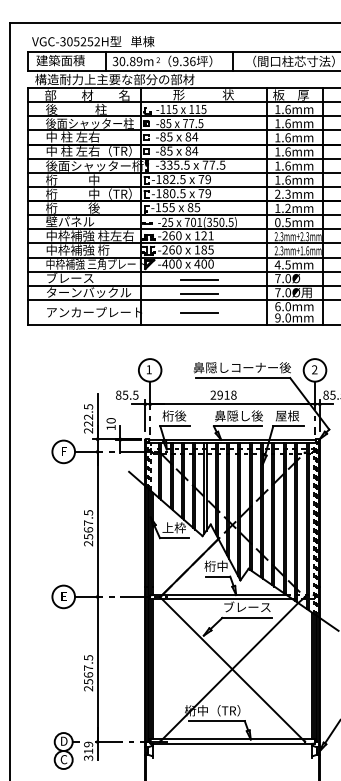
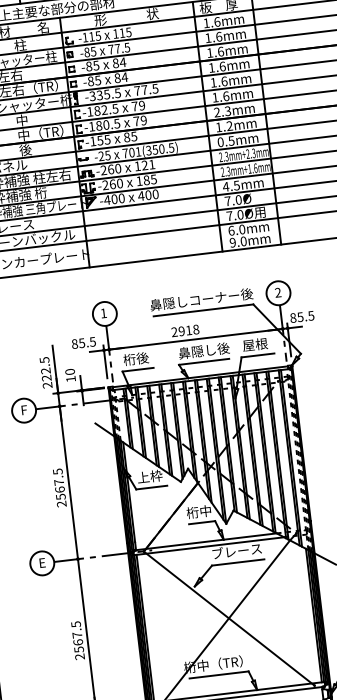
line: (199, 279) -> (145, 212), removed
line: (199, 293) -> (147, 226), removed
line: (199, 312) -> (149, 246), removed

